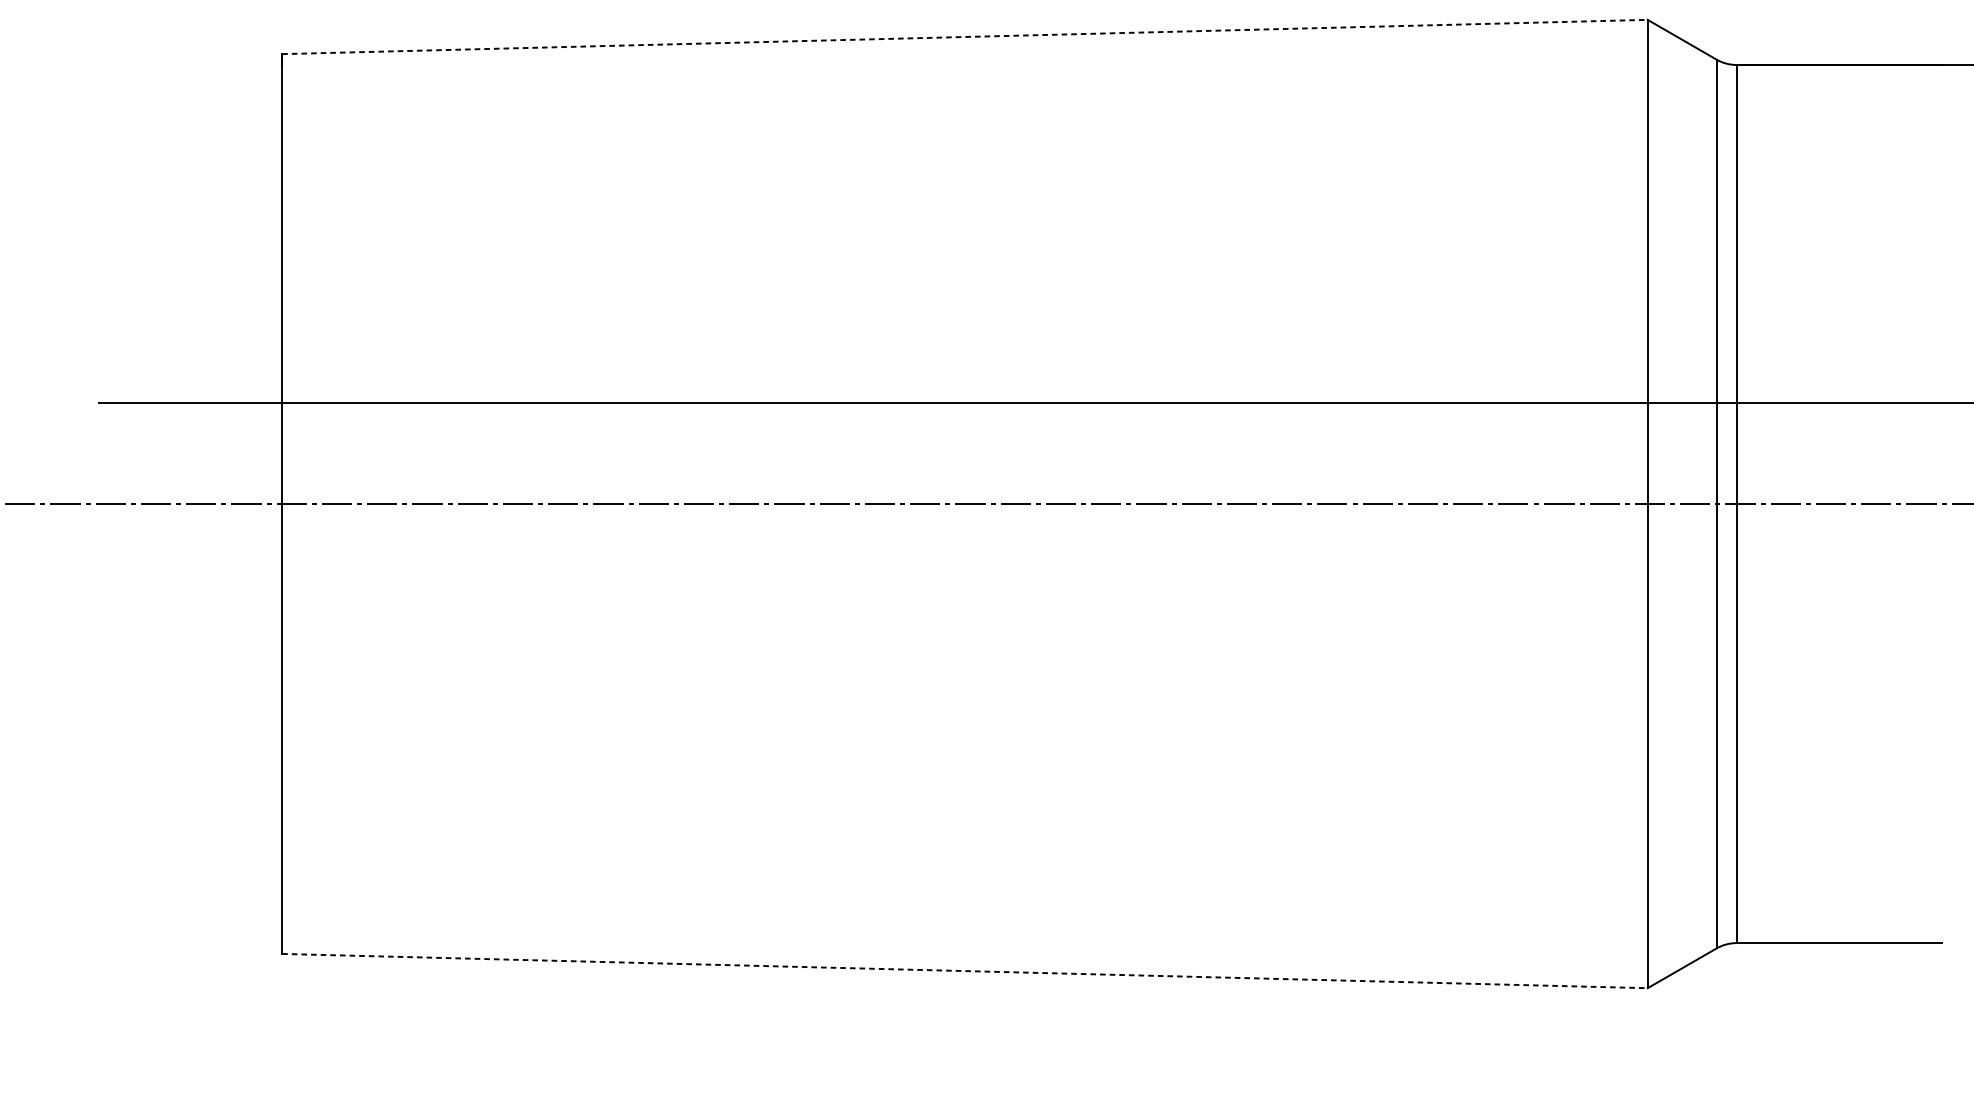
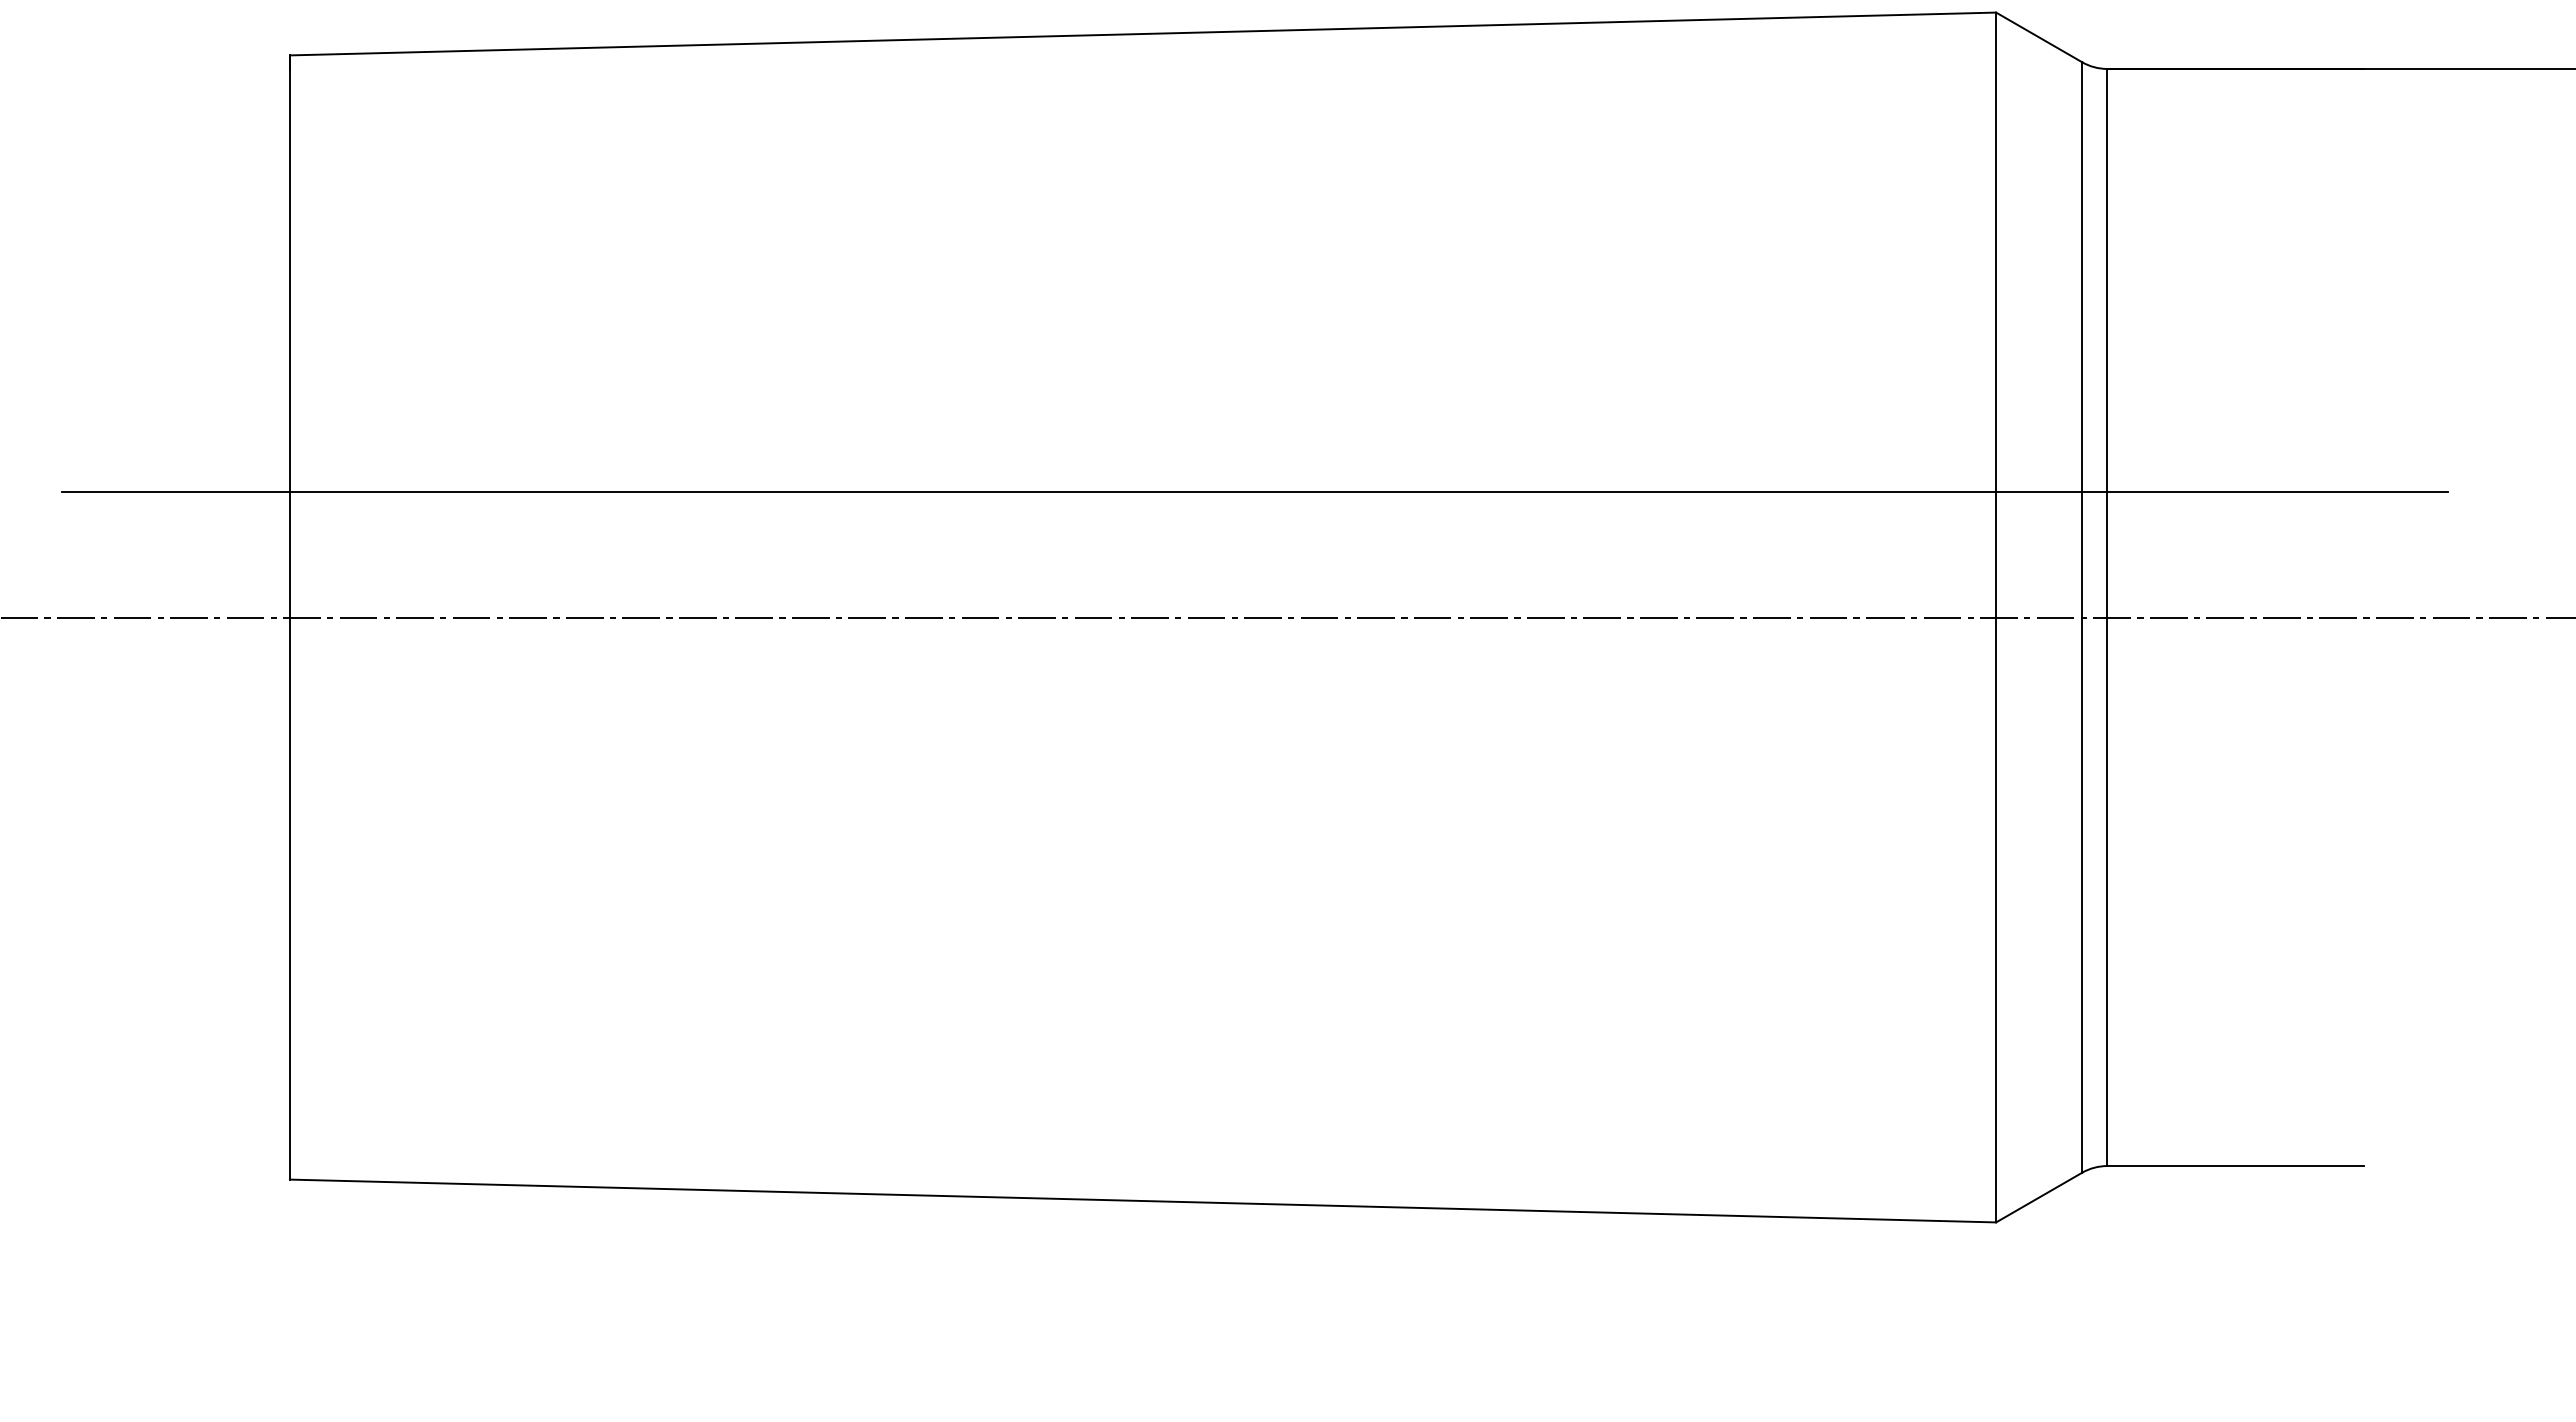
line: (965, 36) -> (1143, 33), dashed -> solid
line: (965, 971) -> (1143, 1201), dashed -> solid

